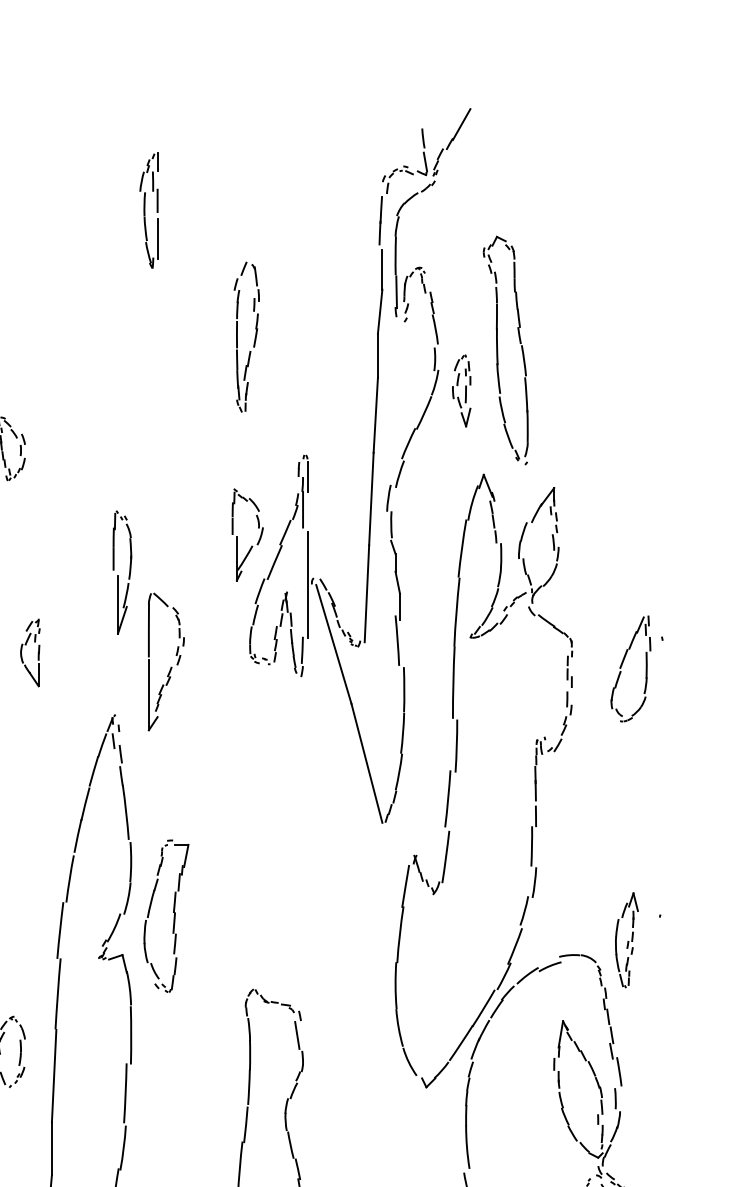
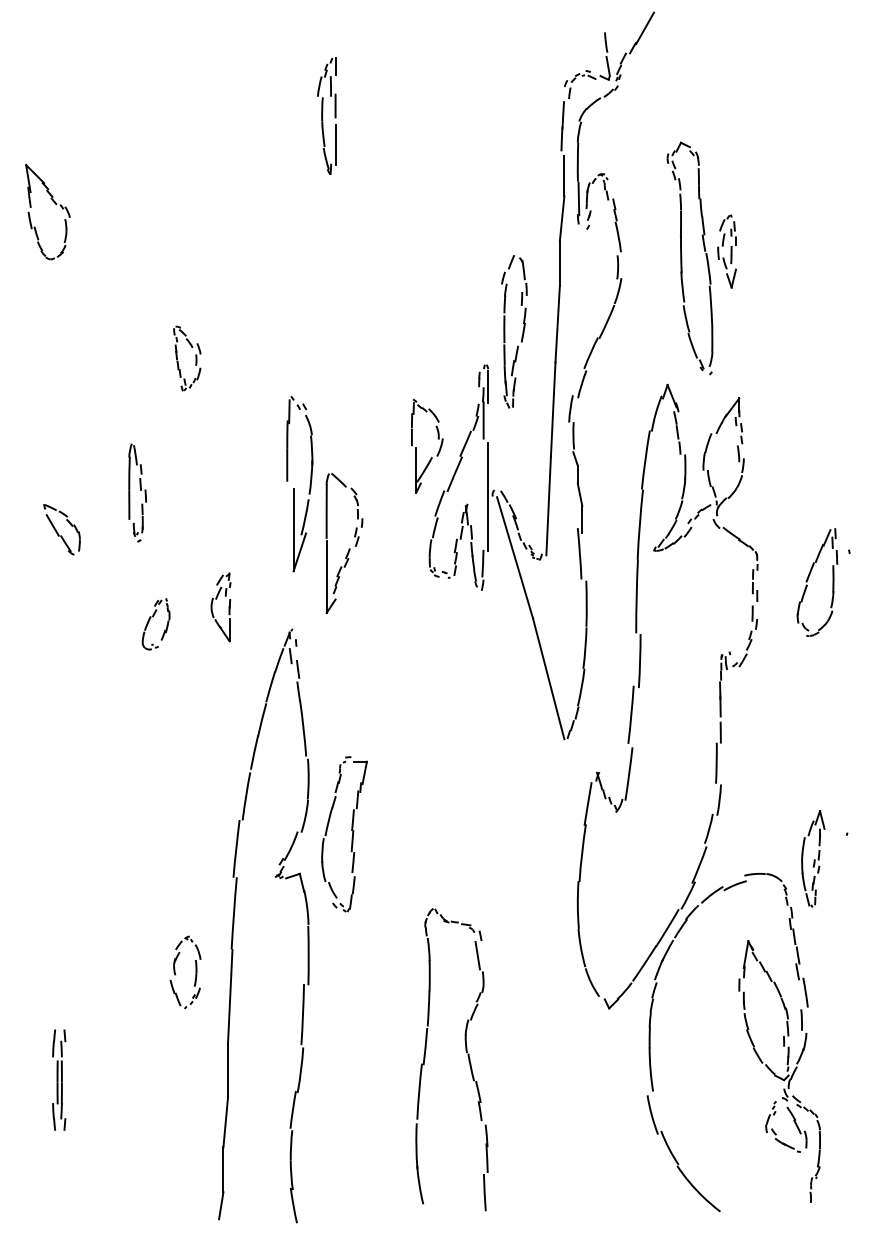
part: (254, 336) -> (522, 331), moved
part: (461, 390) -> (726, 251), moved
part: (122, 572) -> (299, 484), size x1.4
part: (21, 653) -> (212, 607), moved
part: (171, 666) -> (349, 548), moved

